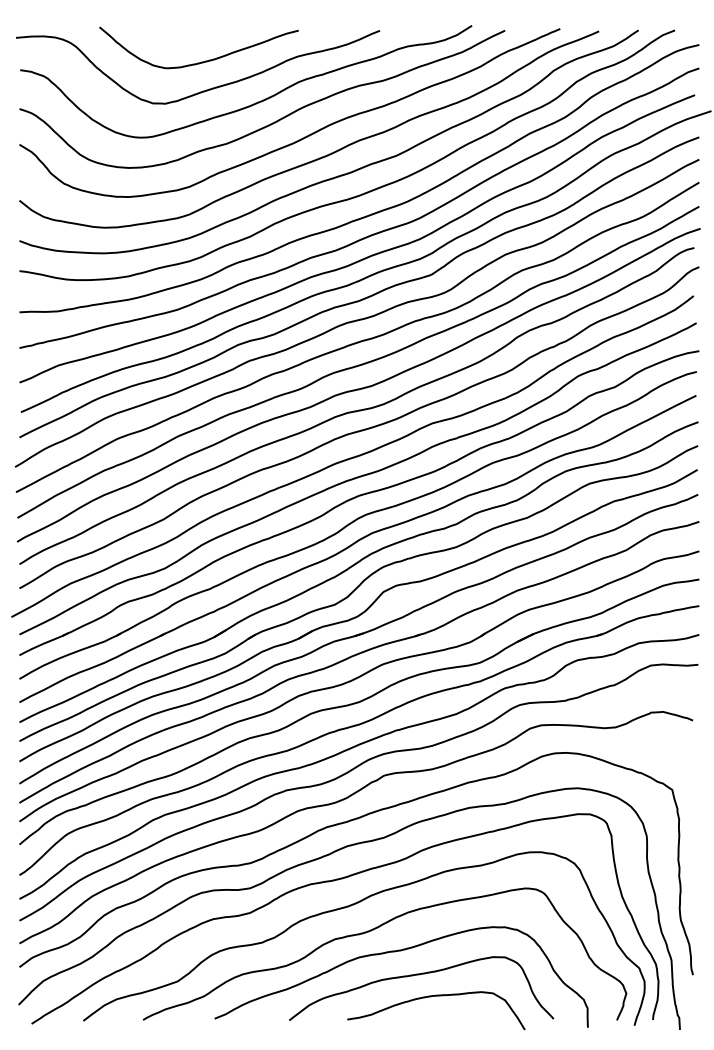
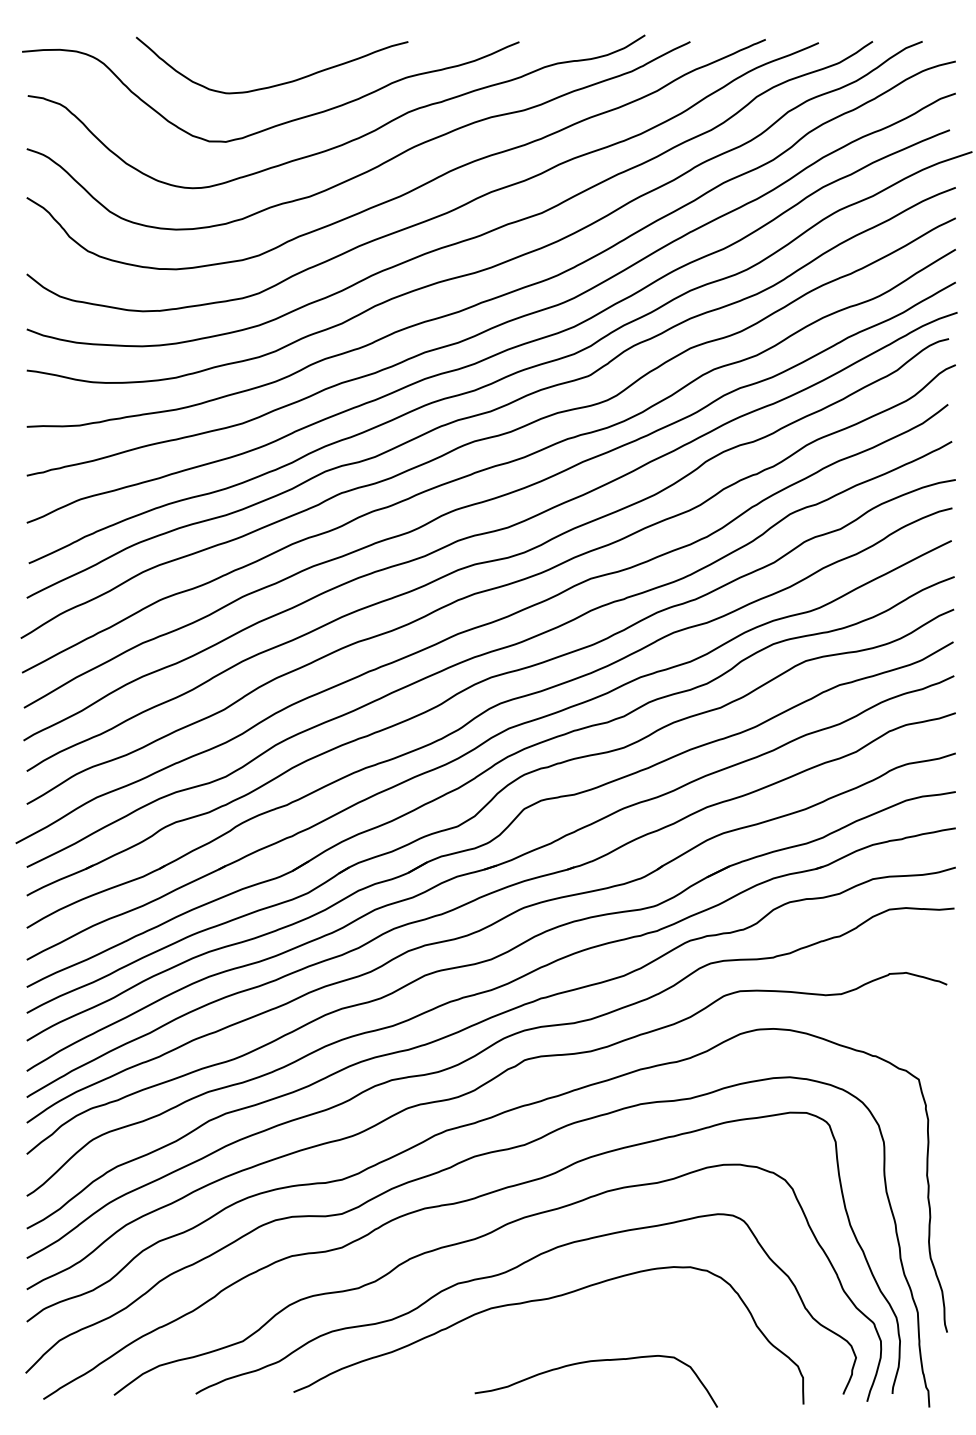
curve: (419, 975) -> (573, 1333), removed

